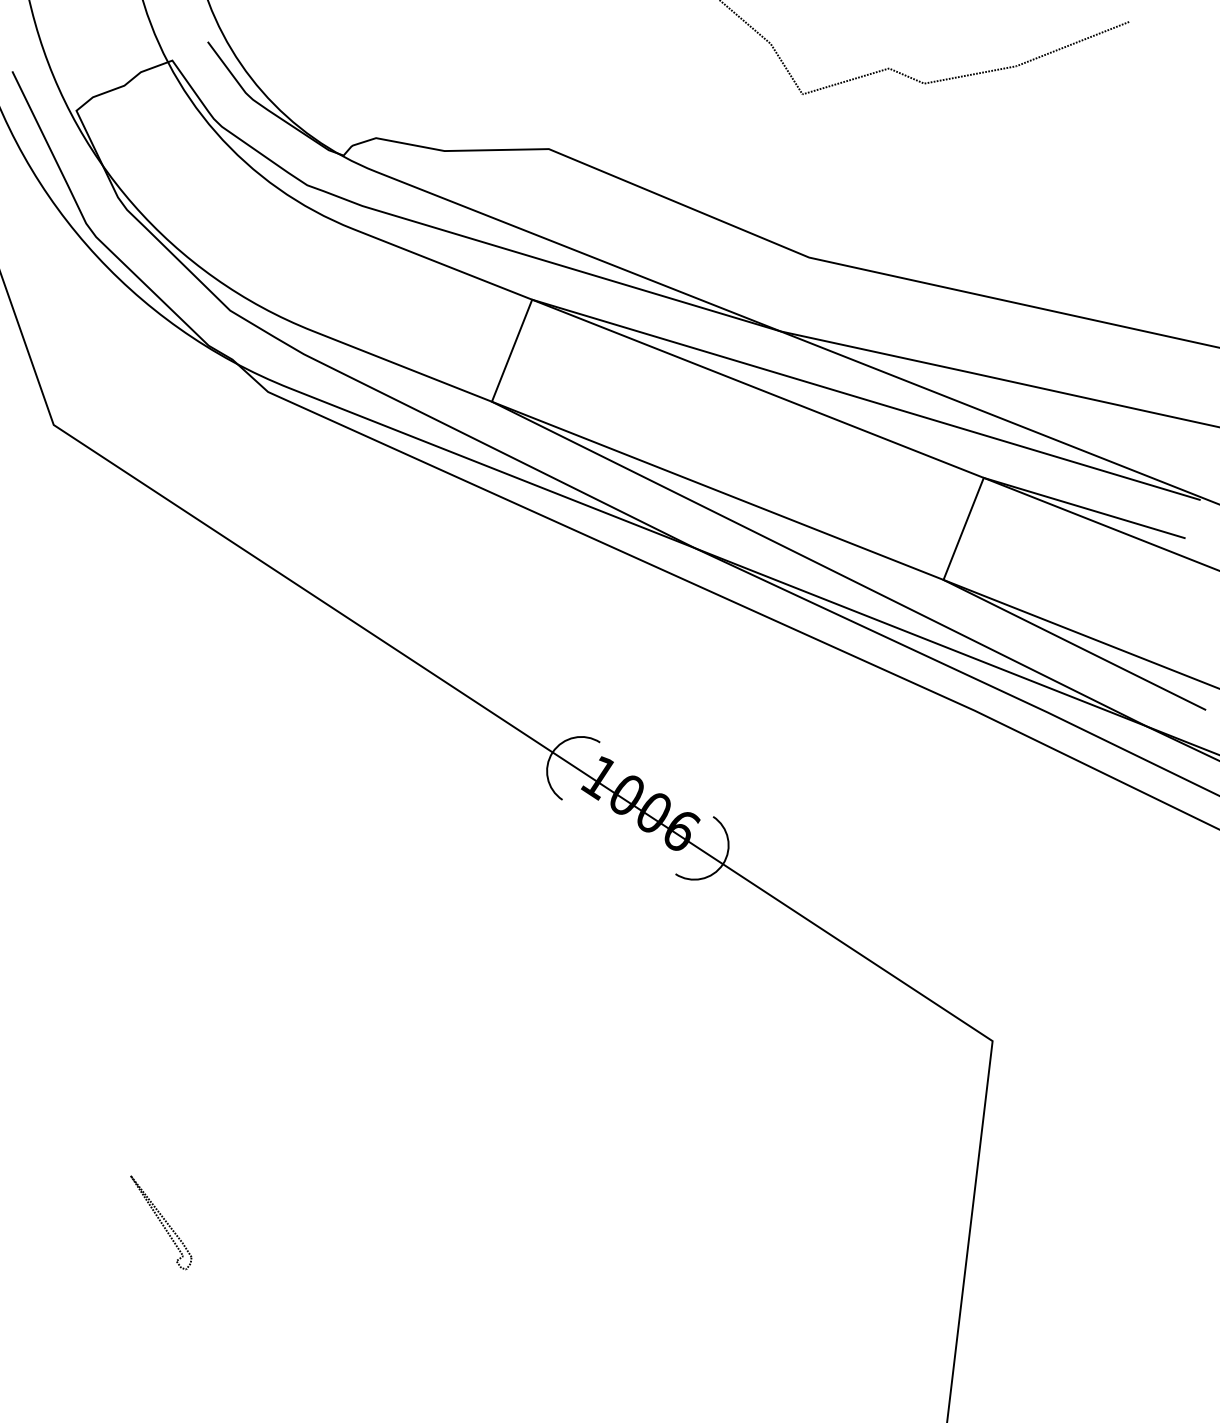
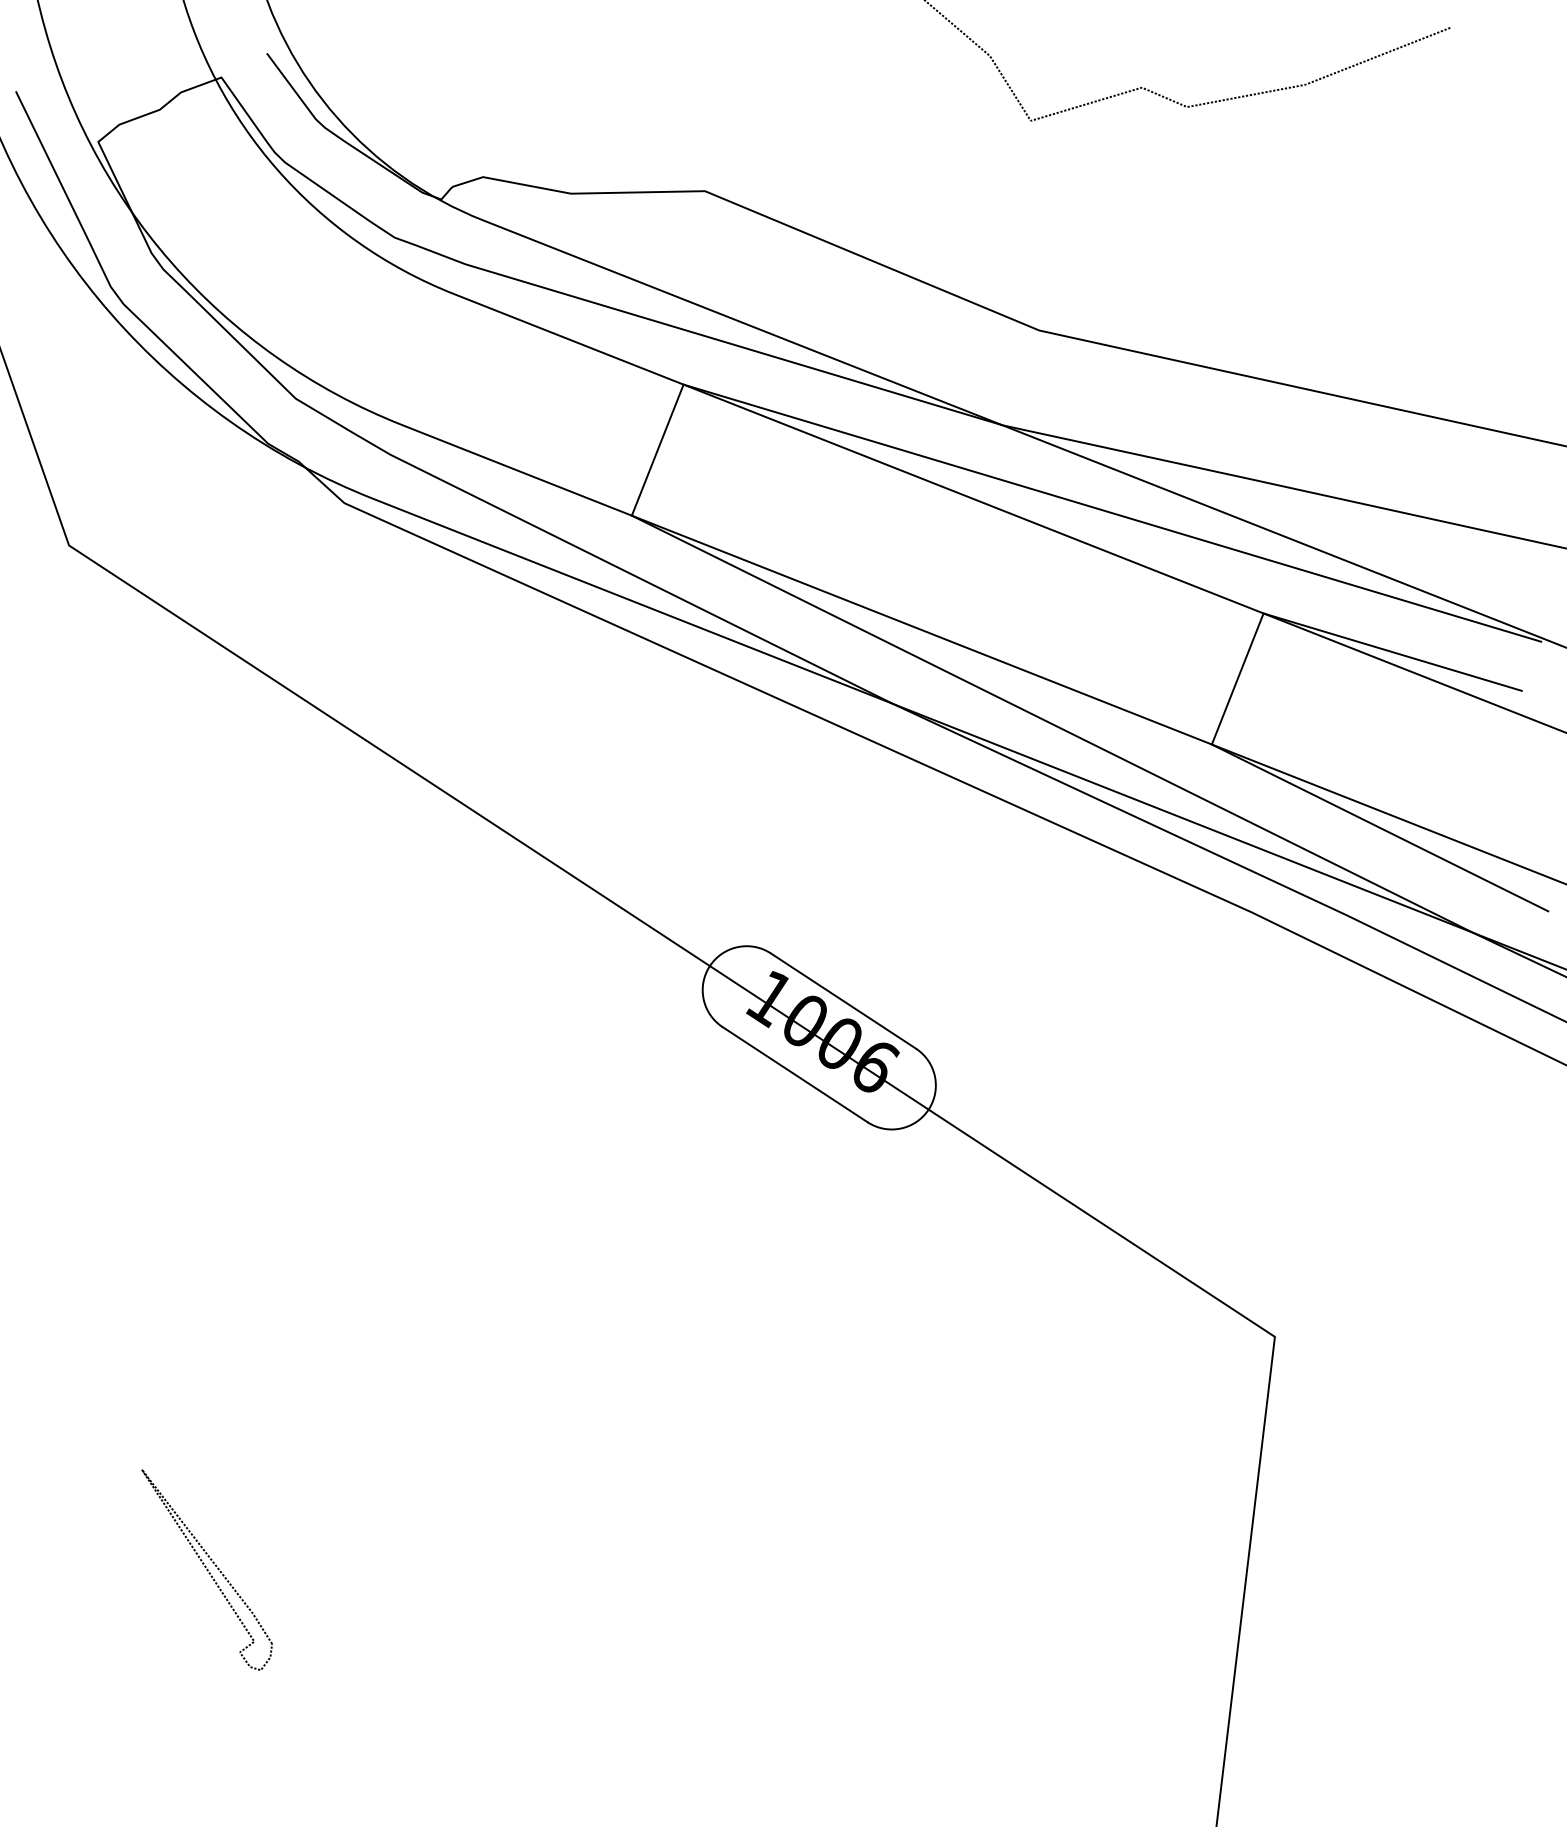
line: (656, 779) -> (843, 1000), added
line: (618, 836) -> (794, 1074), added
part: (160, 1222) -> (206, 1569), size x1.67

